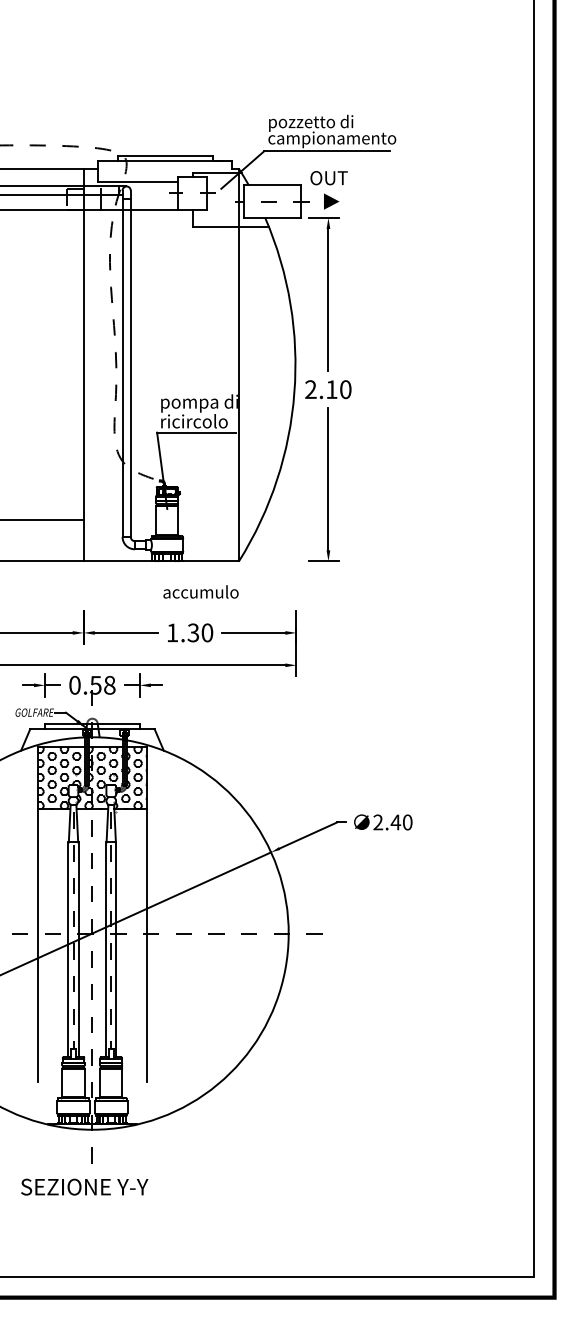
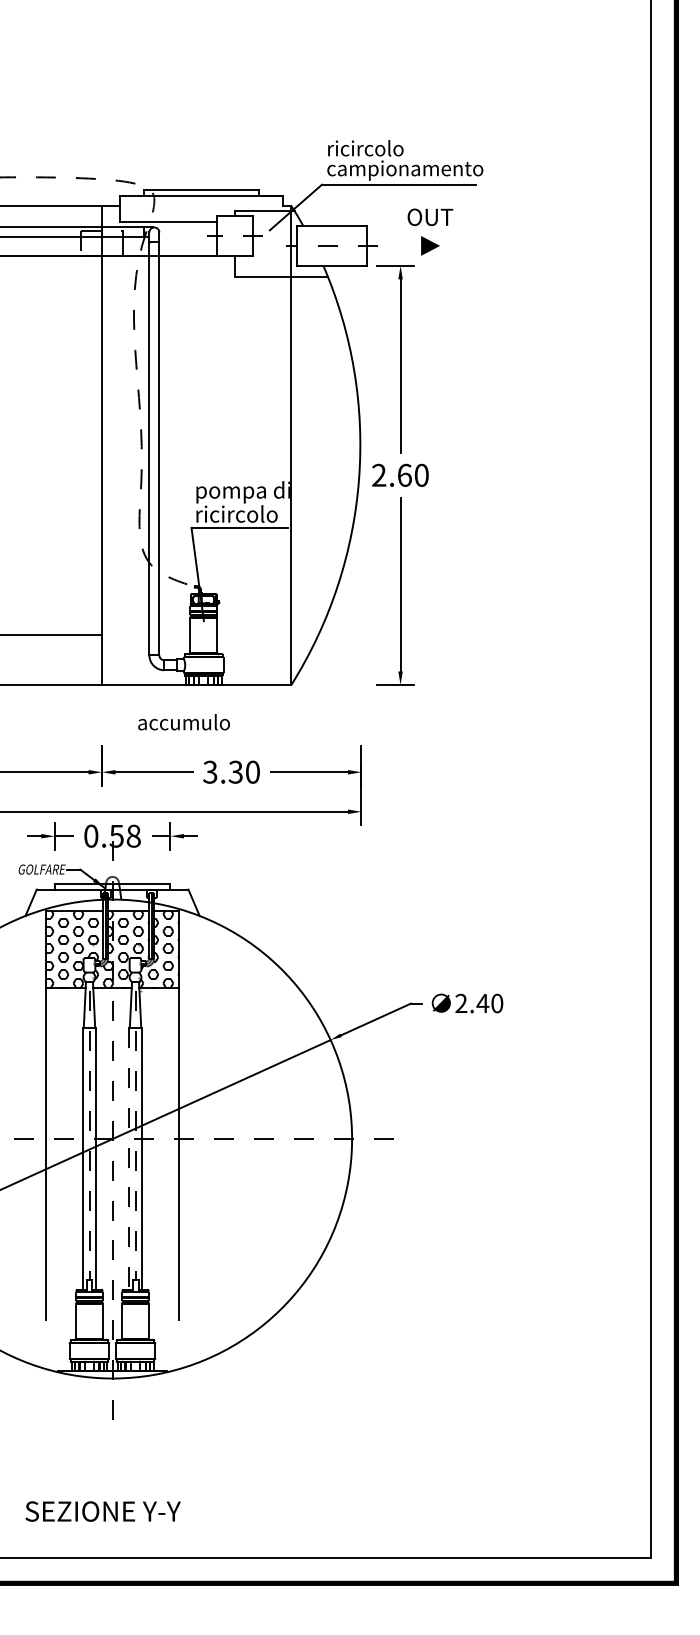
text: (311, 123) -> (379, 150), pozzetto di -> ricircolo
text: (329, 177) -> (430, 216), moved
line: (331, 201) -> (430, 245), moved
text: (331, 388) -> (404, 474), 2.10 -> 2.60
text: (200, 592) -> (183, 722), moved
text: (172, 632) -> (210, 771), 1.30 -> 3.30
line: (106, 950) -> (129, 1159), solid -> dashed
text: (84, 1187) -> (102, 1511), moved

